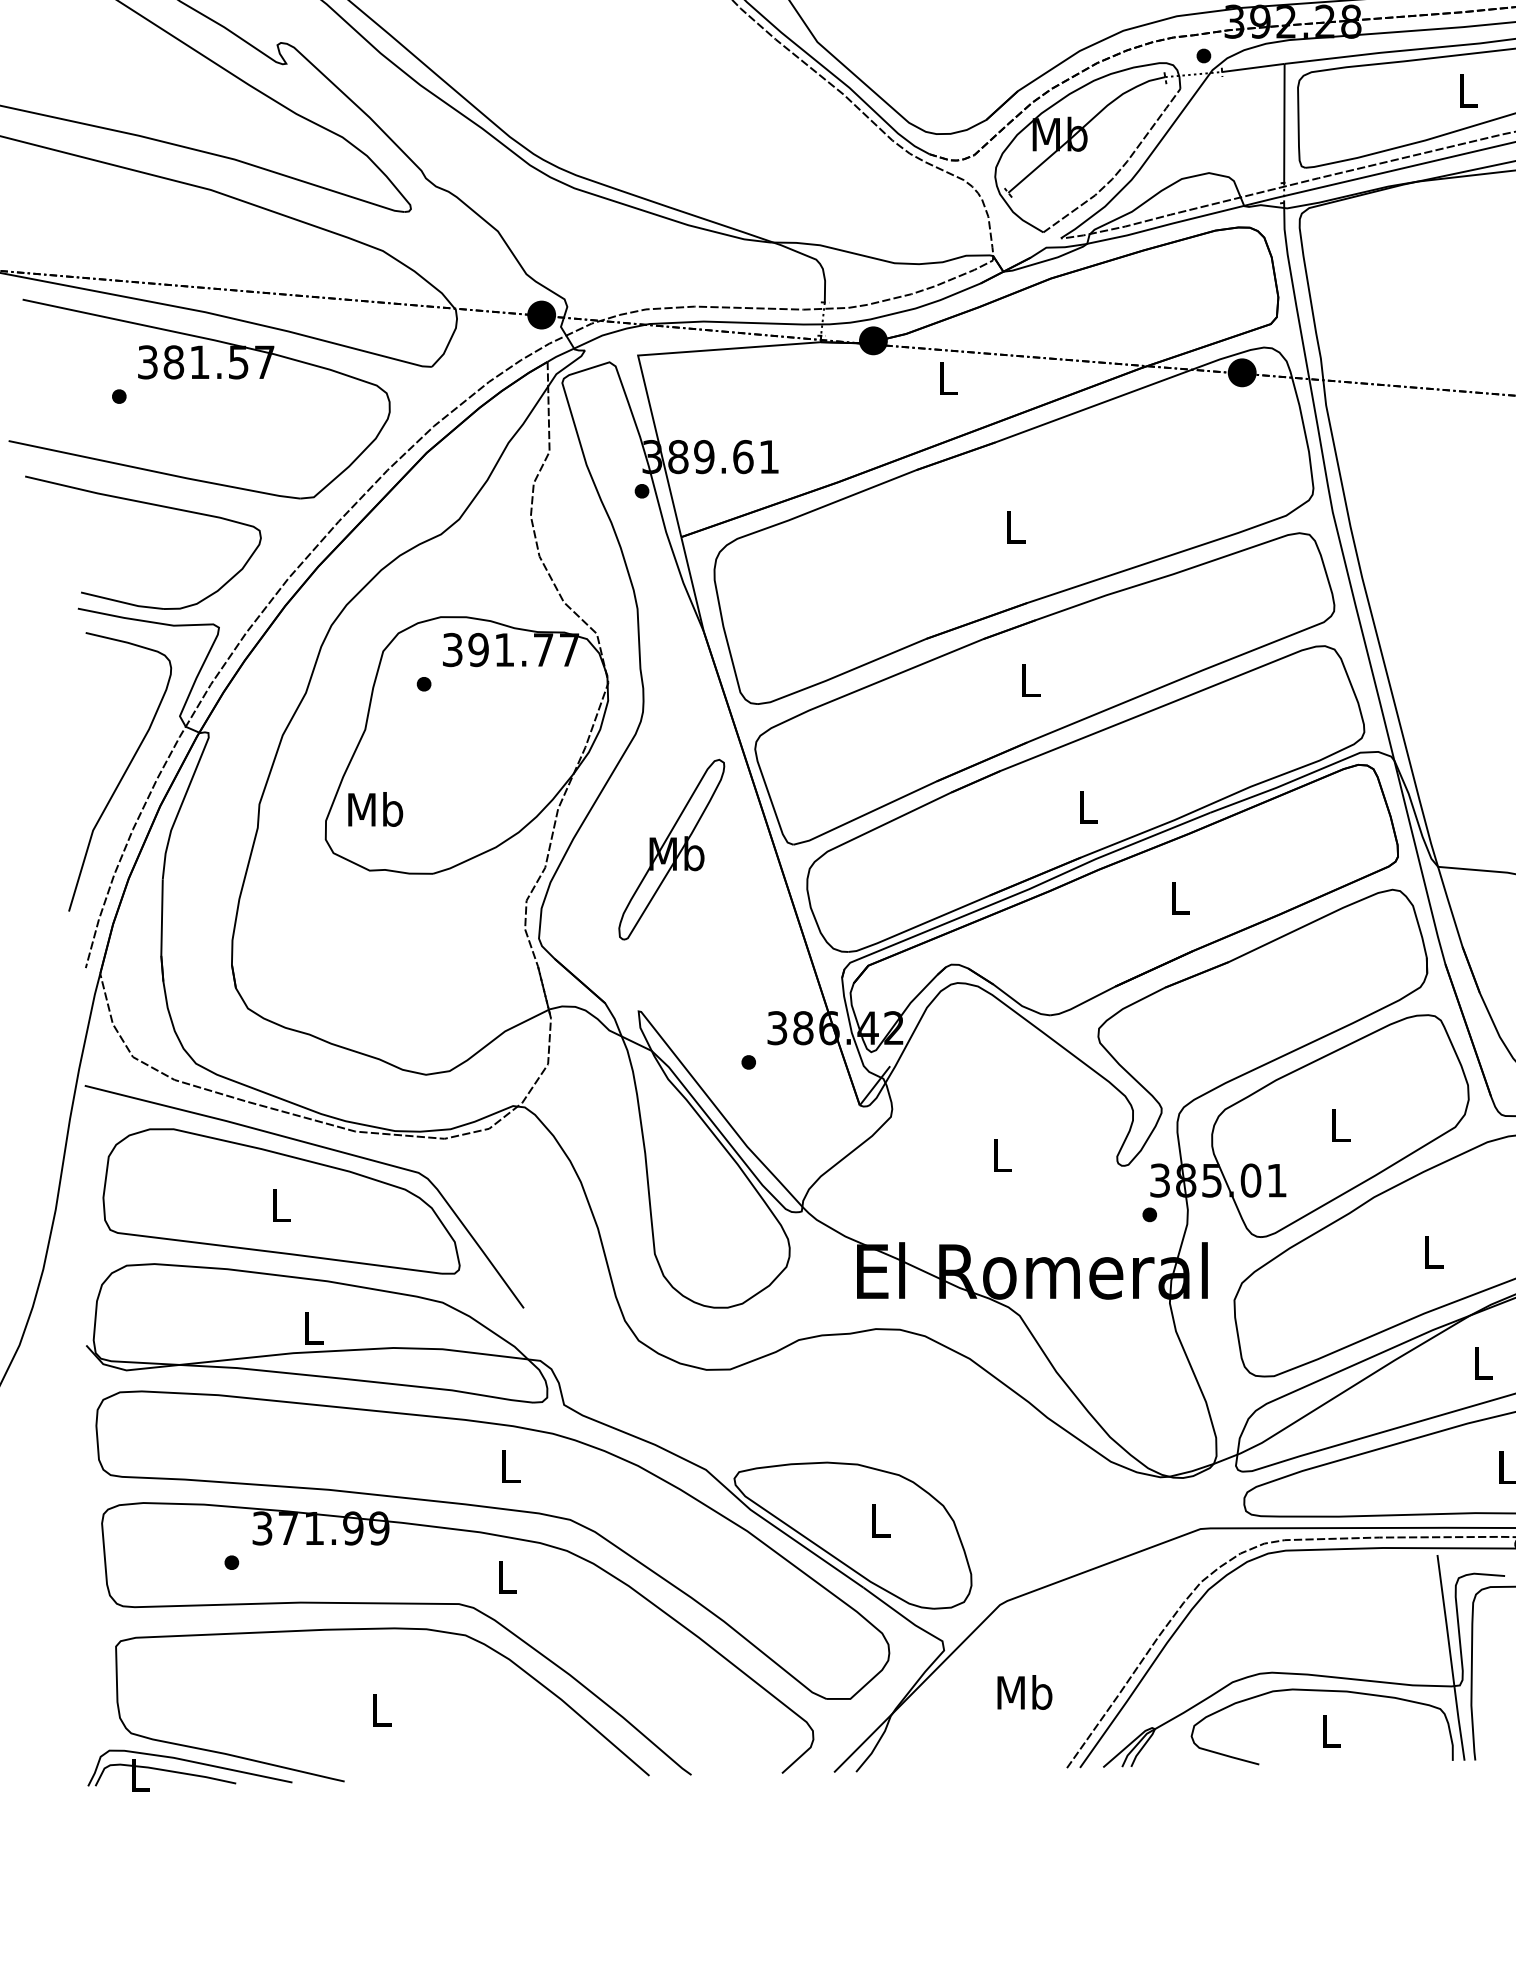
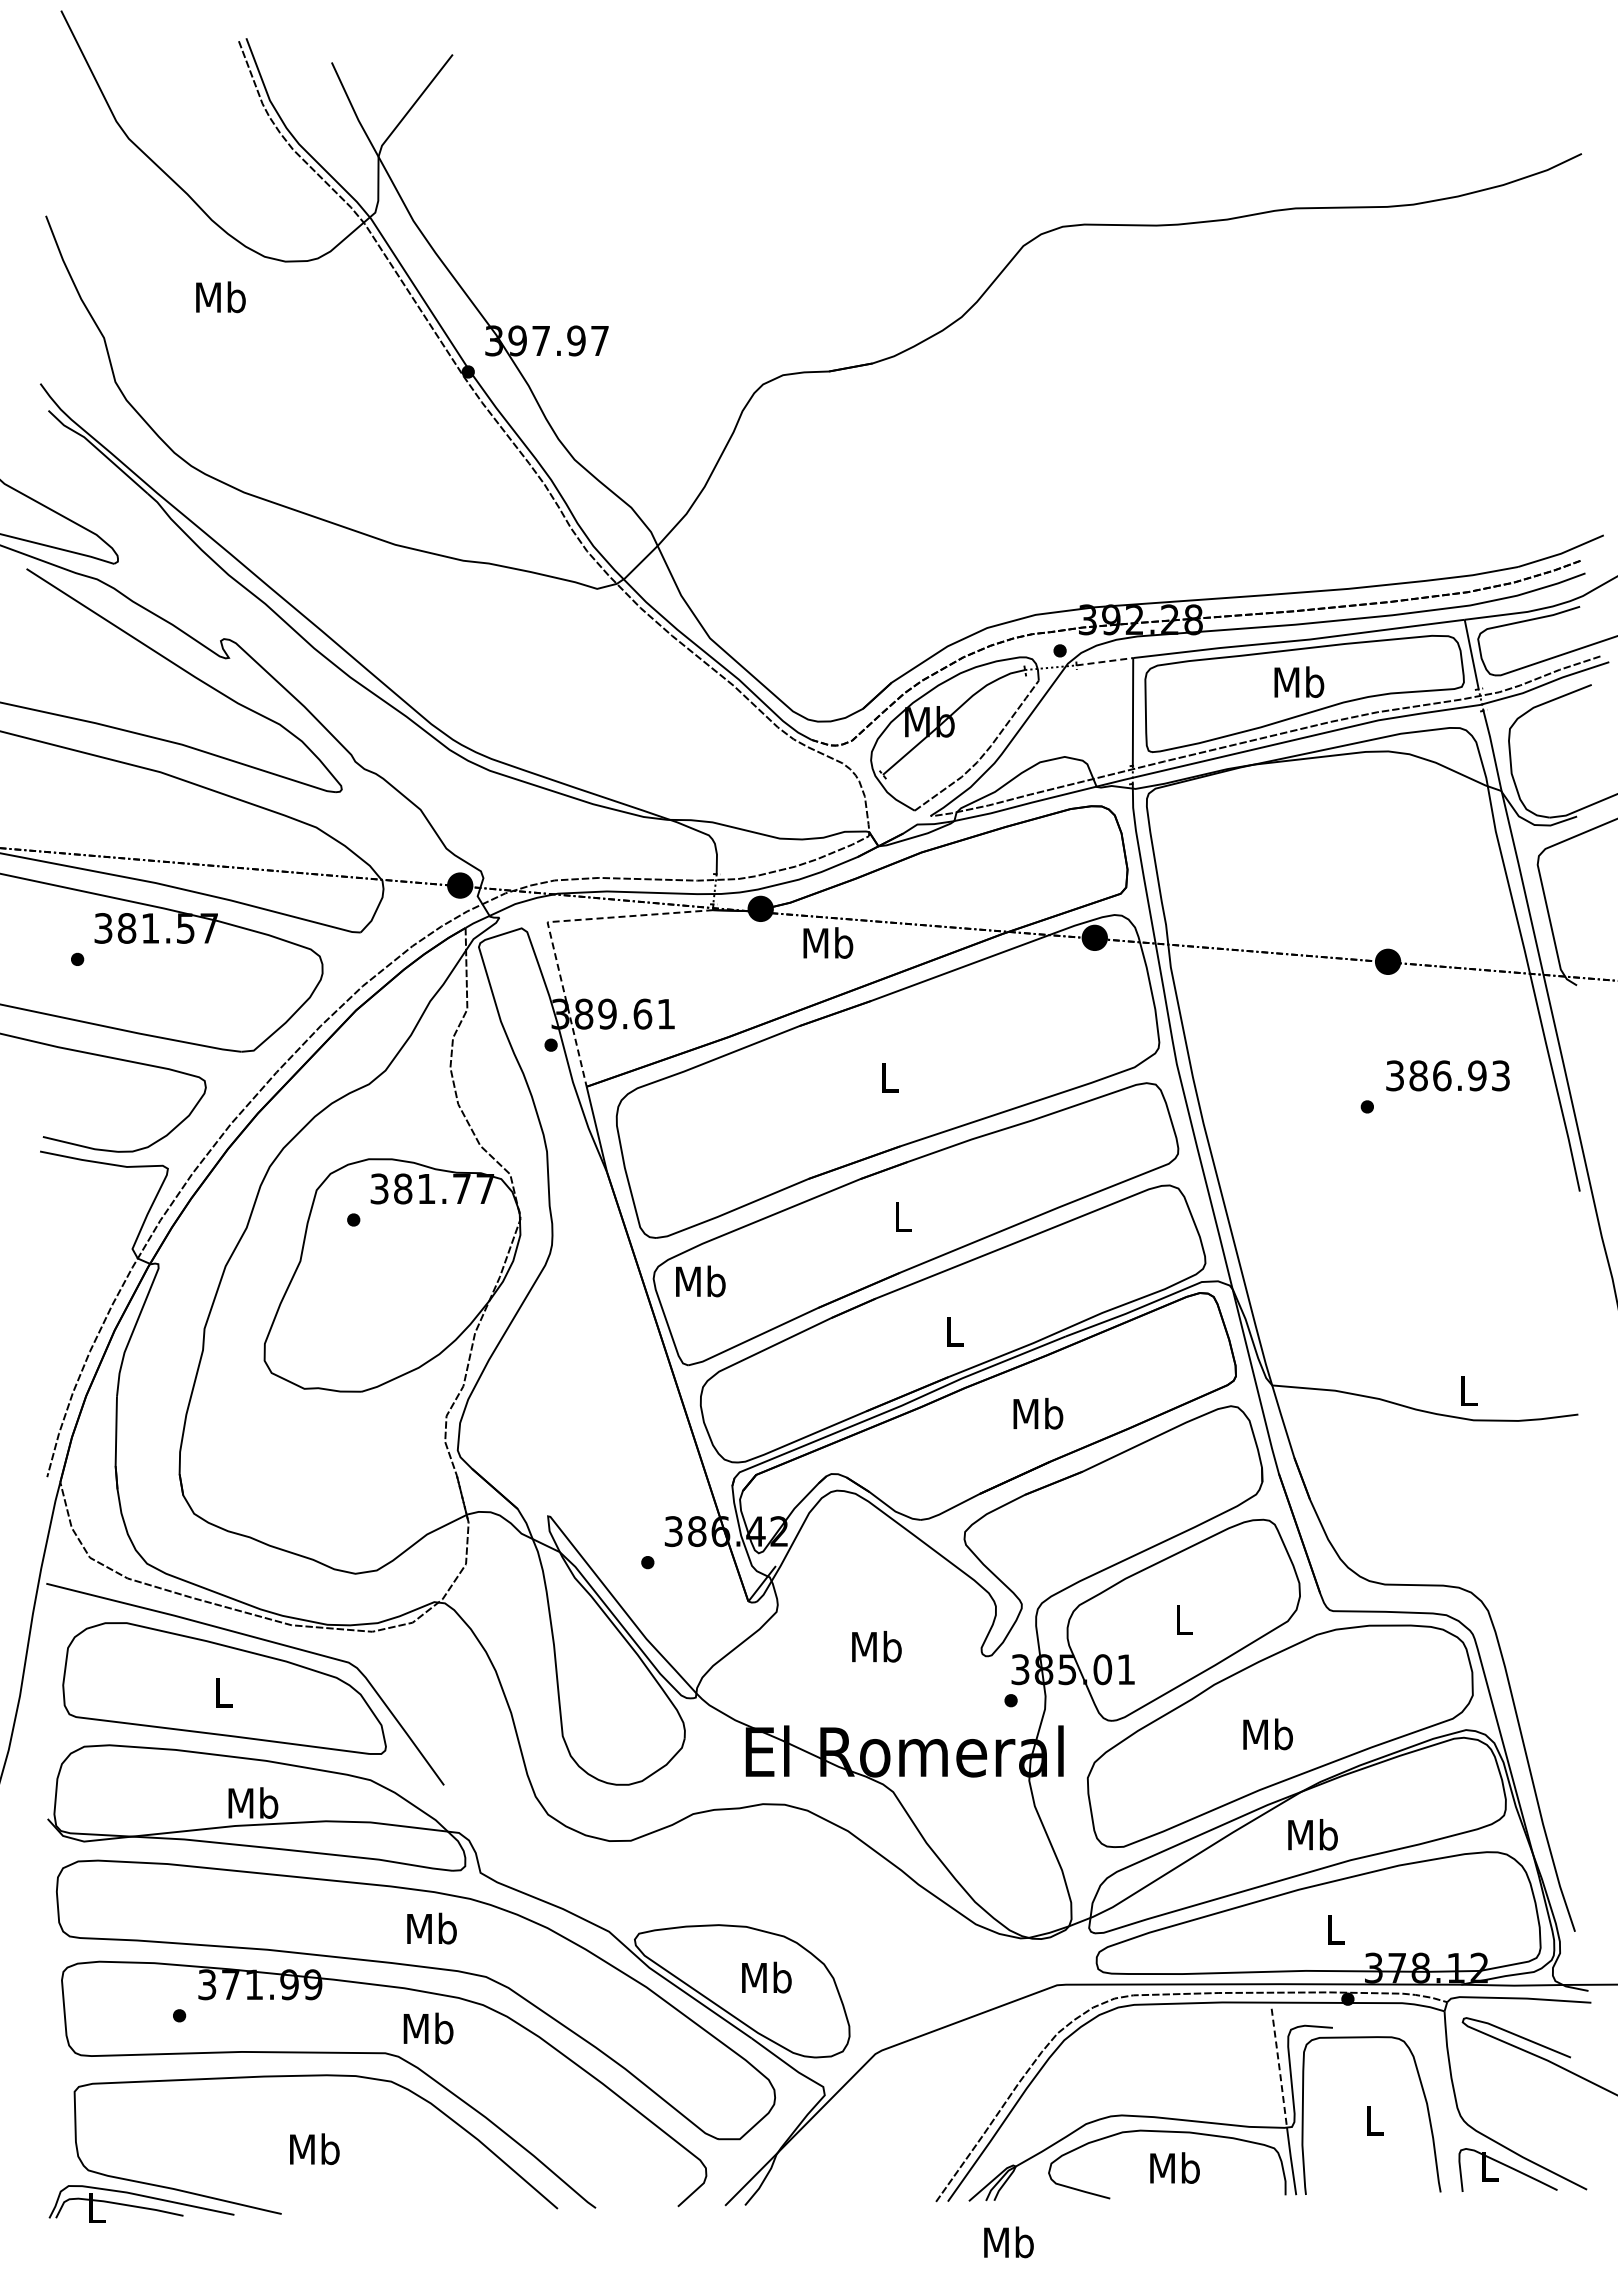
line: (1252, 67) -> (1104, 661), solid -> dashed
text: (1468, 90) -> (1299, 682), L -> Mb
line: (638, 356) -> (547, 923), solid -> dashed
text: (948, 377) -> (828, 942), L -> Mb
text: (477, 649) -> (402, 1188), 391.77 -> 381.77
curve: (123, 773) -> (81, 1300), removed
text: (375, 809) -> (700, 1281), moved
part: (671, 849) -> (577, 1369), removed
text: (1180, 897) -> (1038, 1413), L -> Mb
text: (1001, 1155) -> (876, 1646), L -> Mb
text: (1432, 1252) -> (1267, 1734), L -> Mb
text: (313, 1327) -> (253, 1802), L -> Mb
text: (1482, 1362) -> (1312, 1834), L -> Mb
text: (509, 1466) -> (431, 1928), L -> Mb
text: (879, 1520) -> (766, 1977), L -> Mb
text: (506, 1576) -> (428, 2028), L -> Mb
line: (1446, 1620) -> (1279, 2068), solid -> dashed
text: (1024, 1692) -> (1008, 2242), moved
text: (380, 1710) -> (314, 2149), L -> Mb
text: (1330, 1730) -> (1174, 2167), L -> Mb

